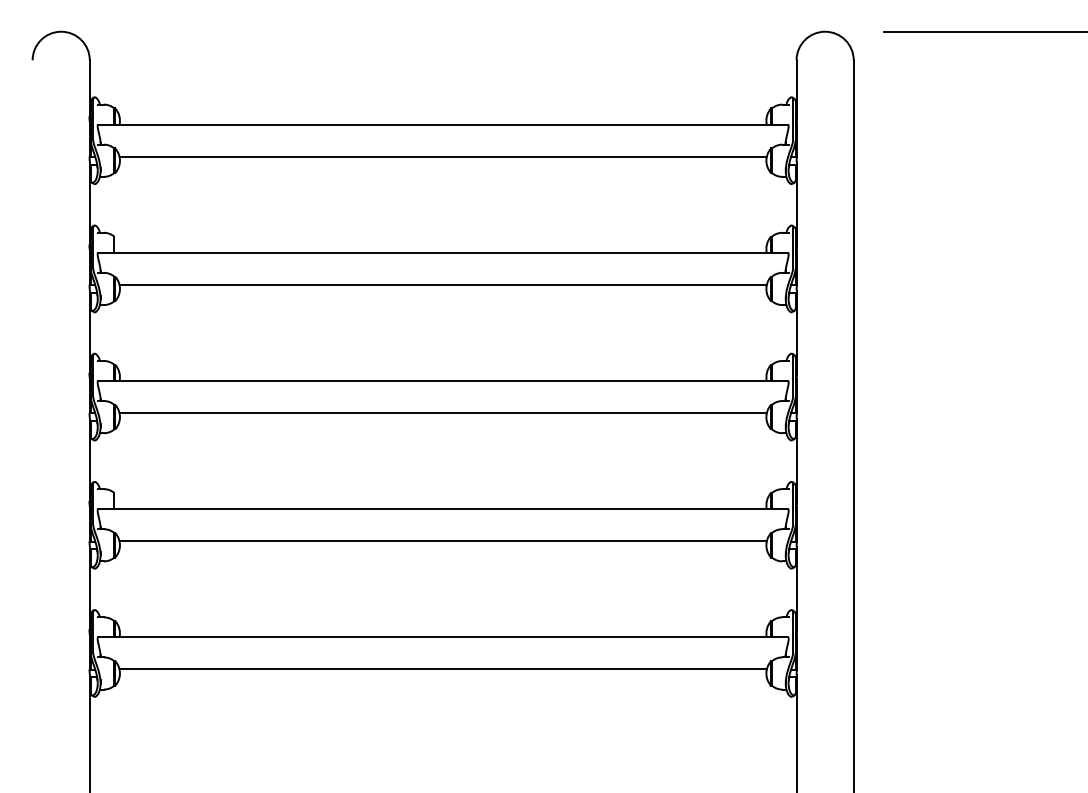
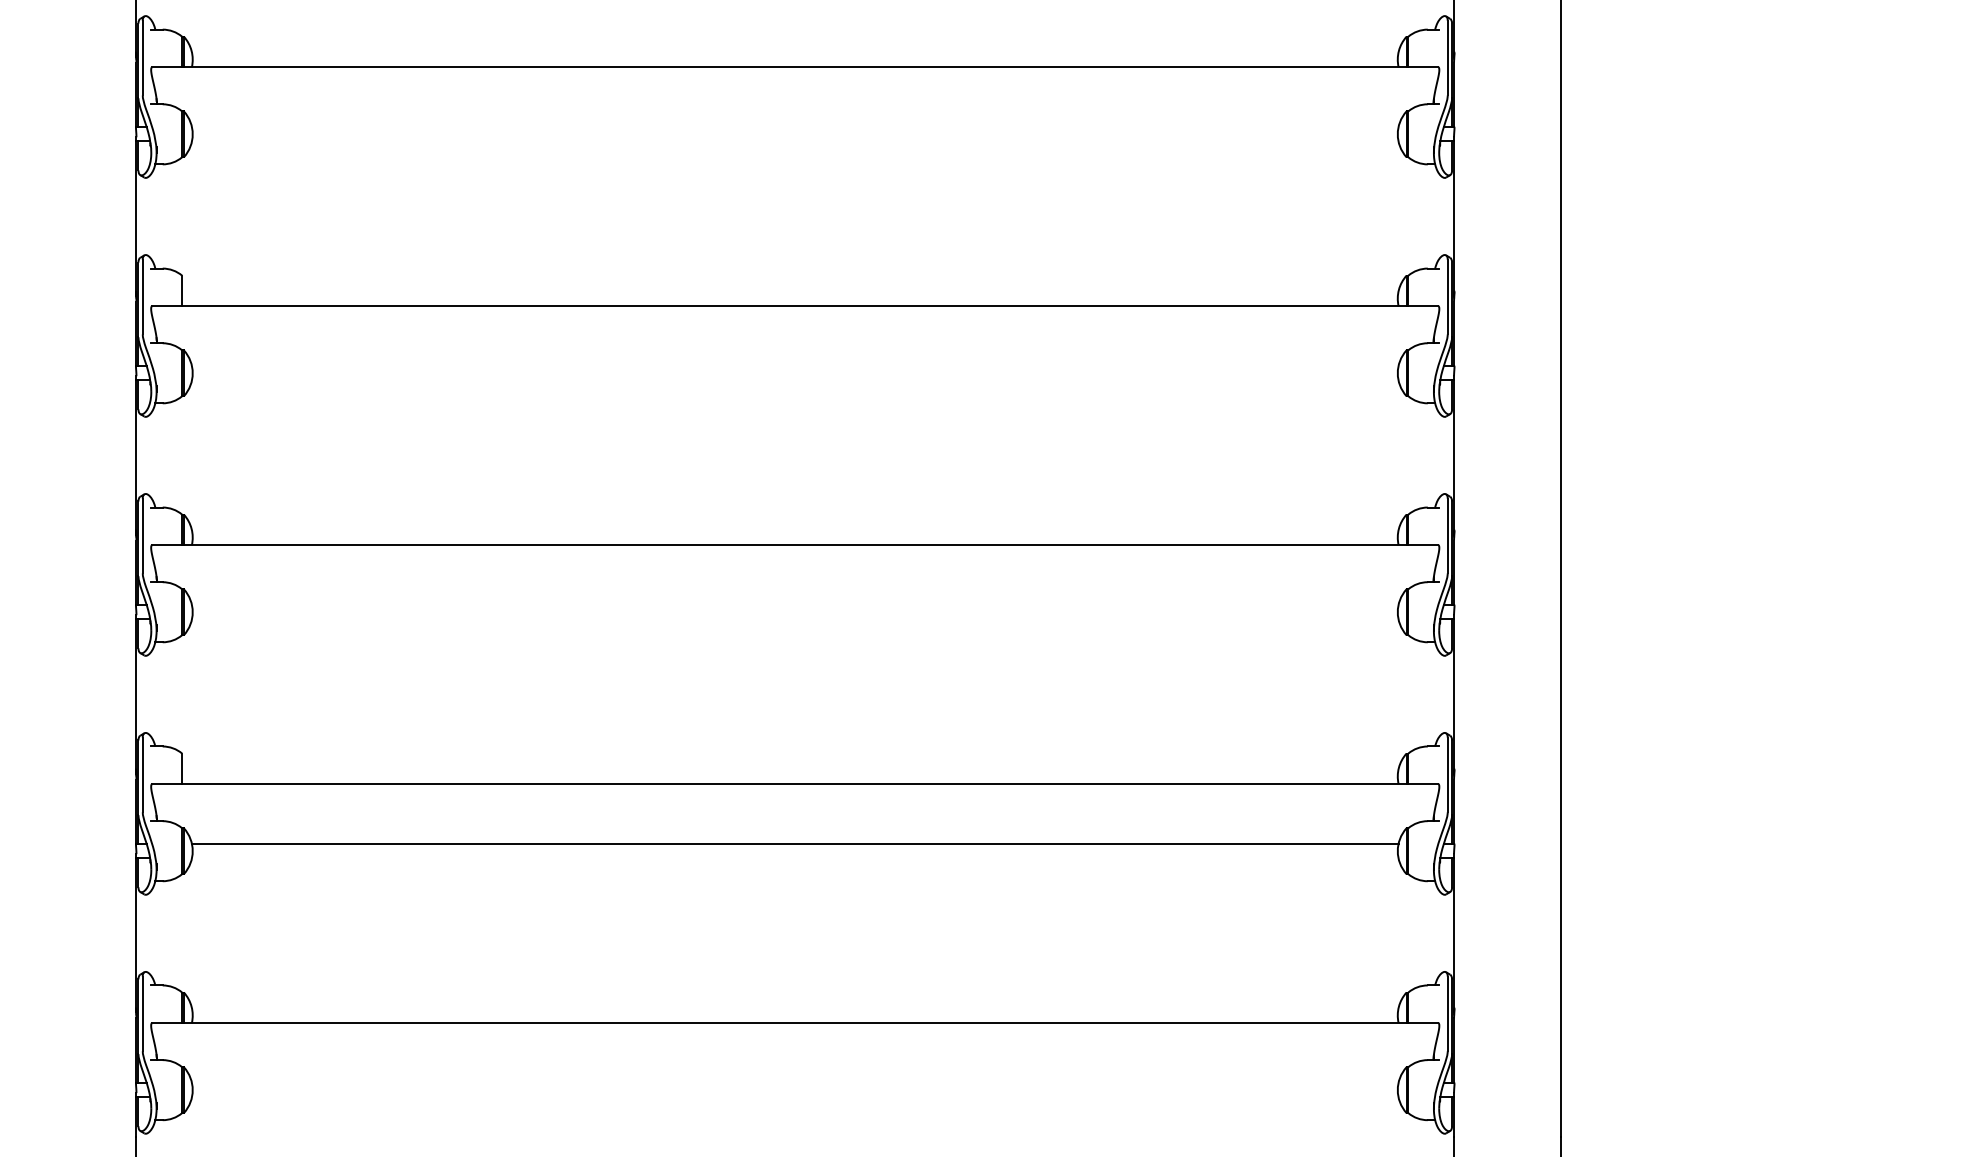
line: (442, 156) -> (793, 126), removed
line: (442, 284) -> (793, 364), removed
line: (442, 413) -> (793, 605), removed
line: (442, 669) -> (793, 1082), removed

